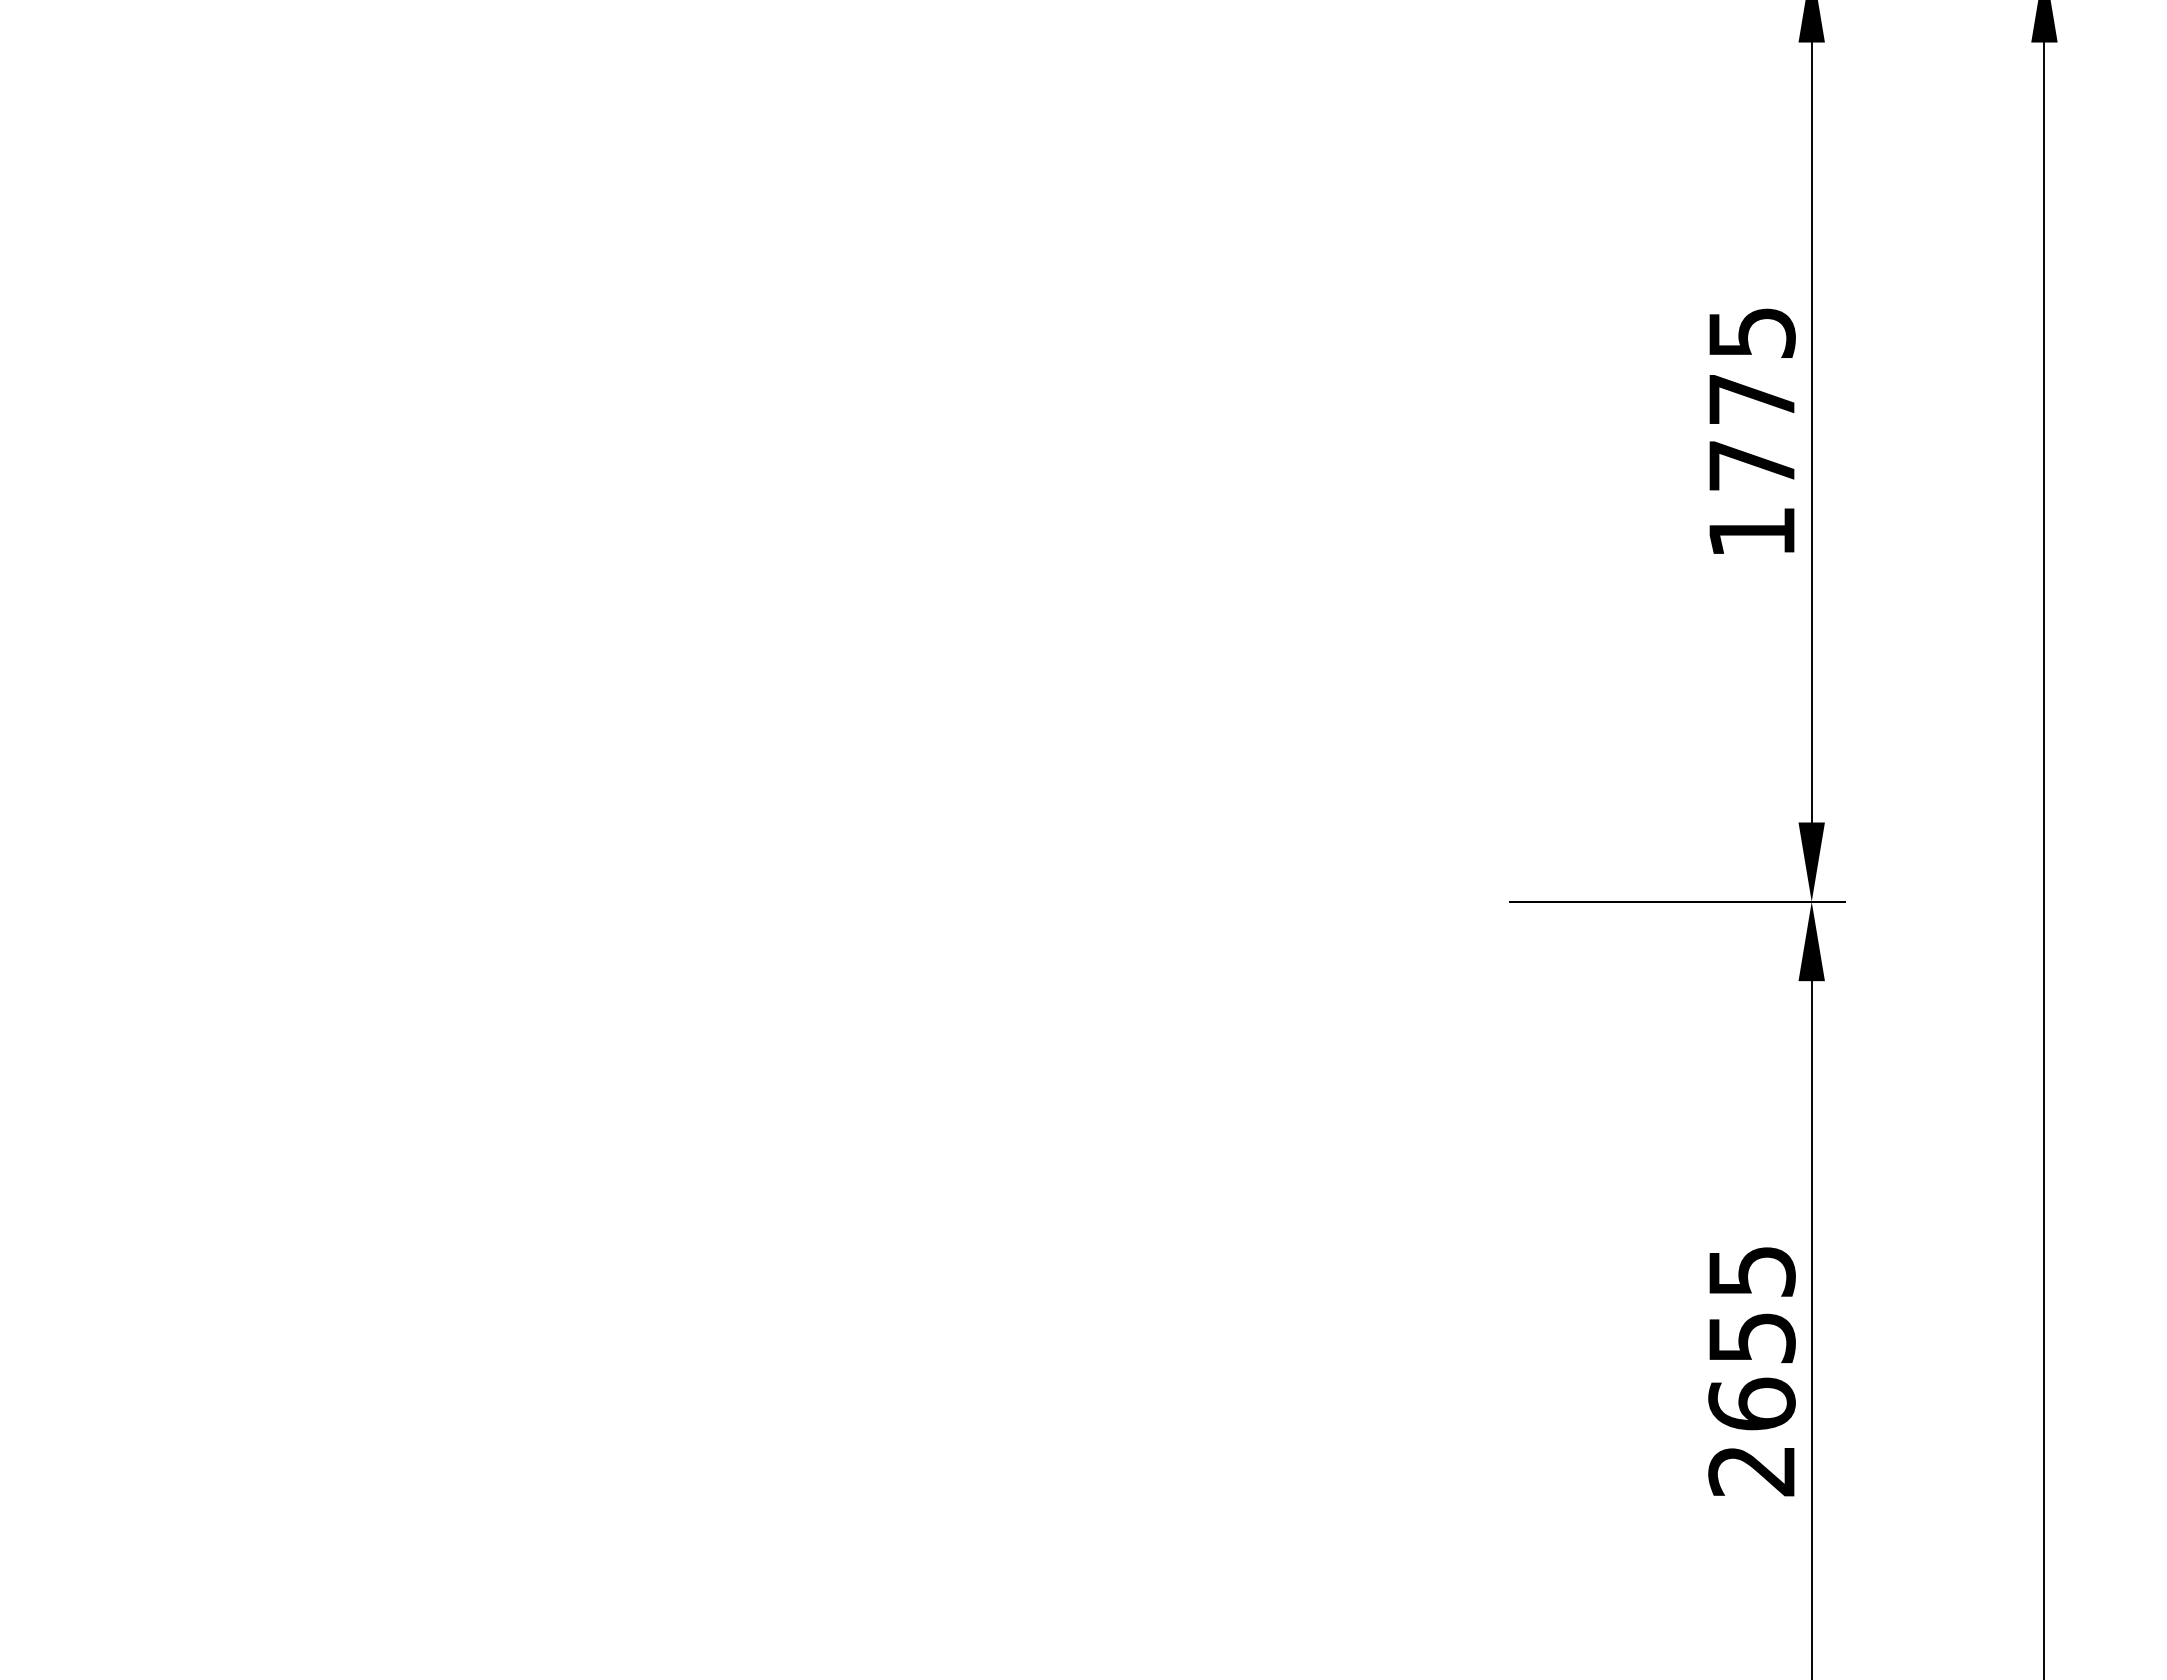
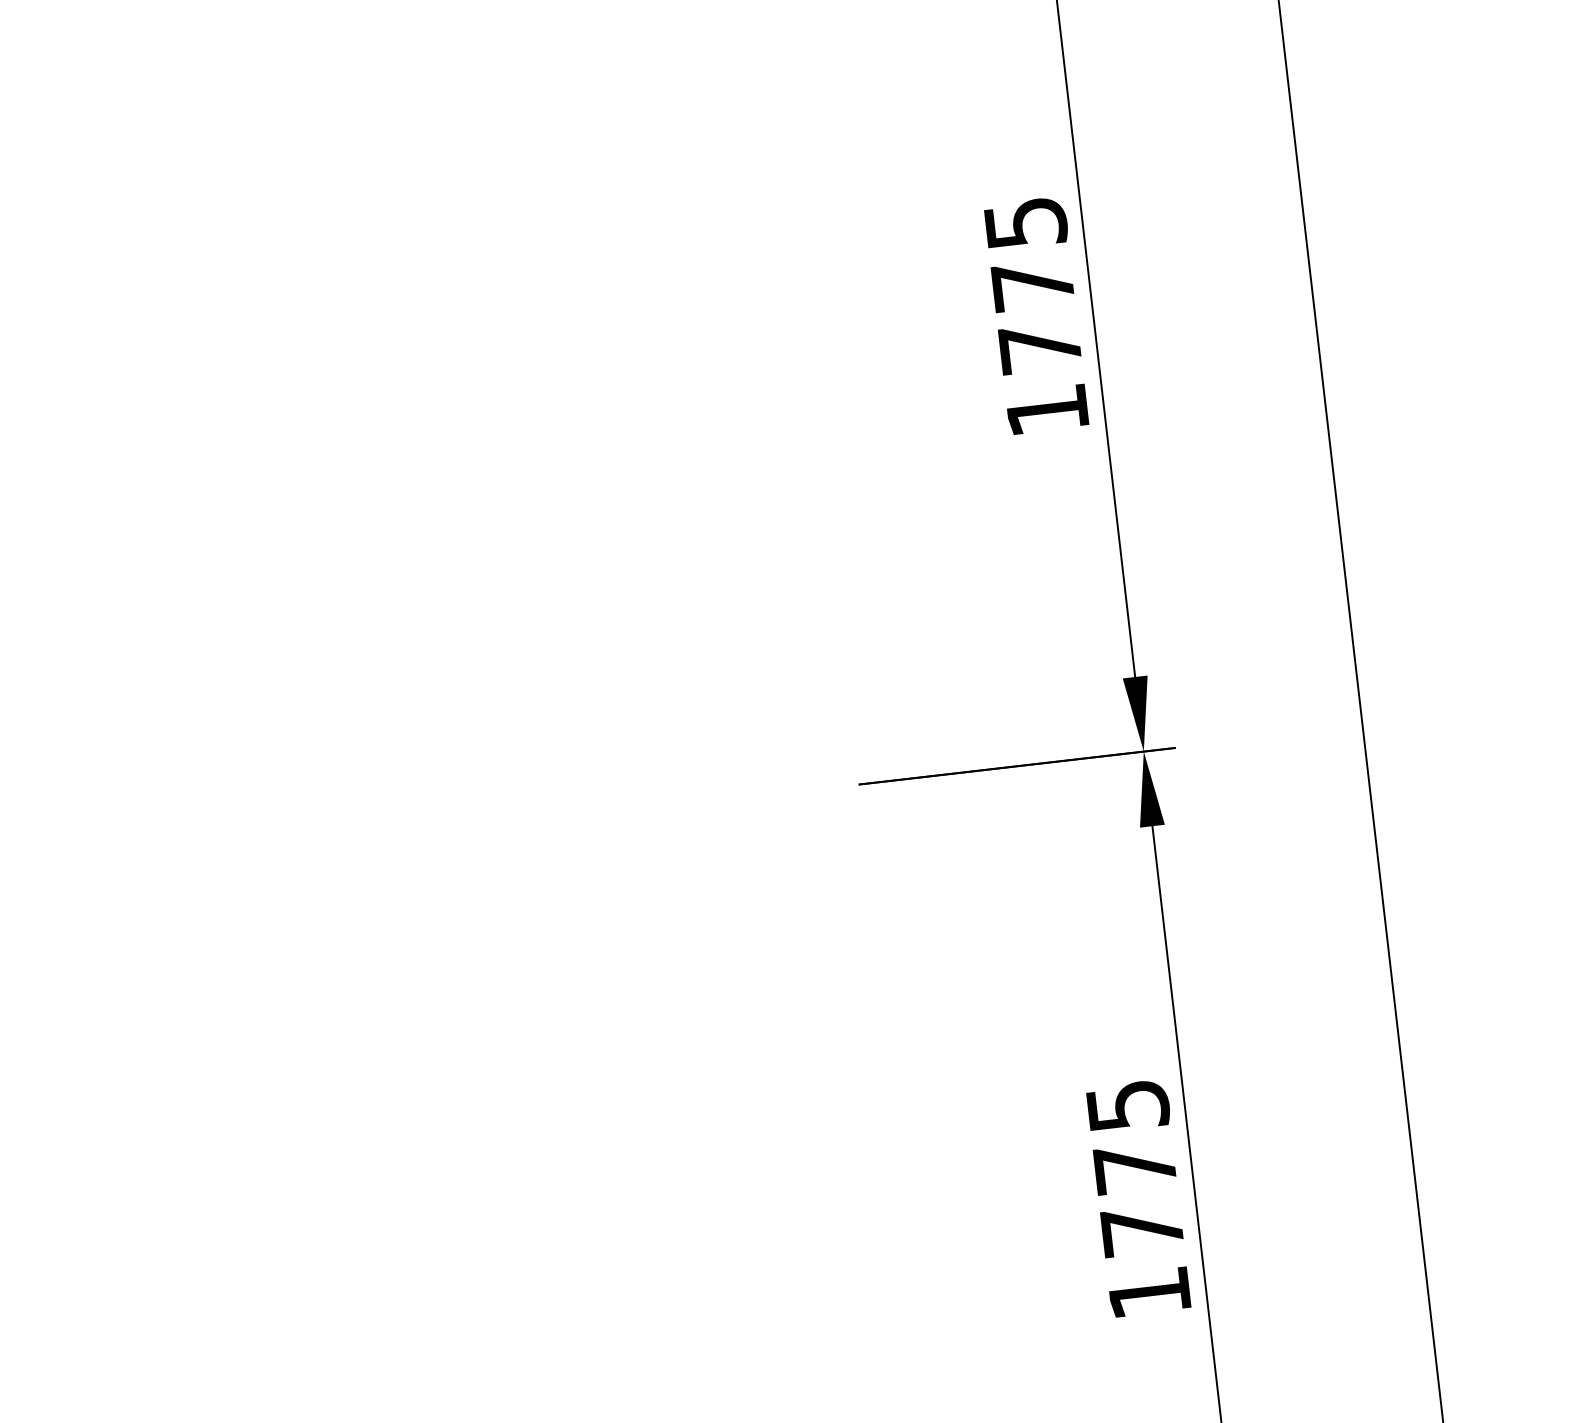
text: (1751, 1404) -> (1141, 1230), 2655 -> 1775

